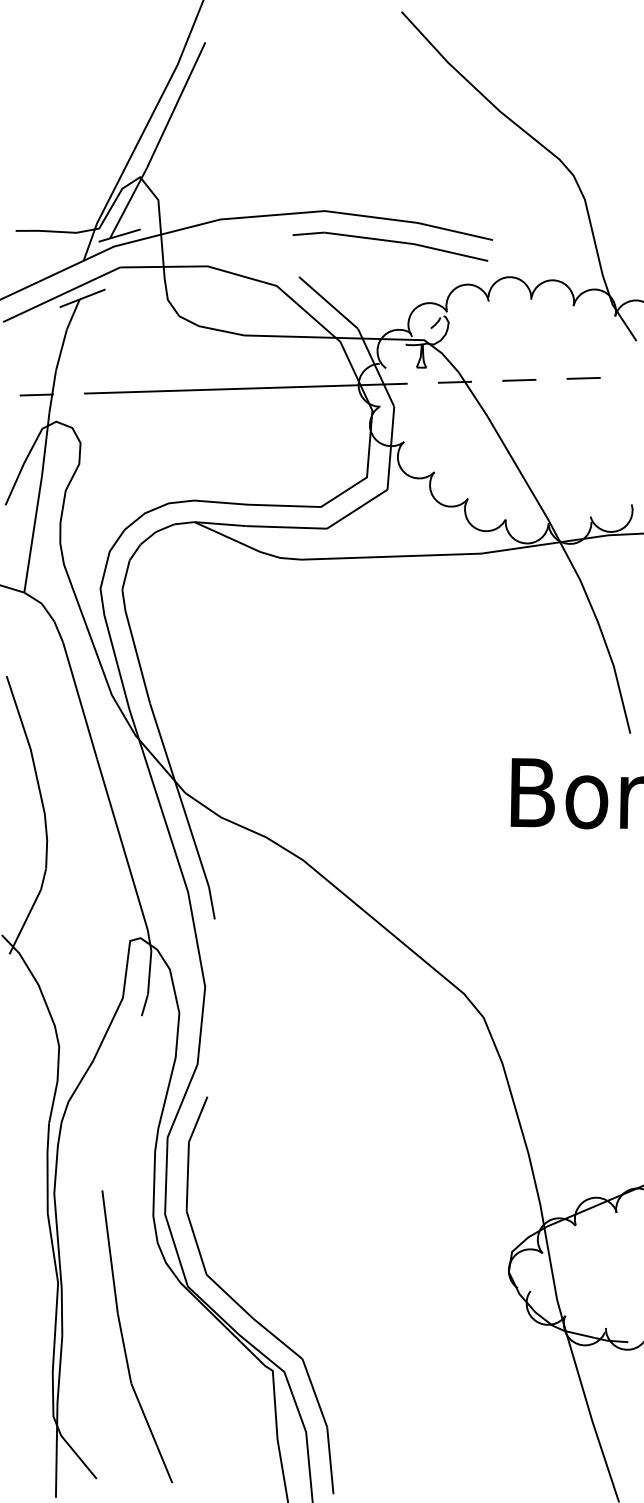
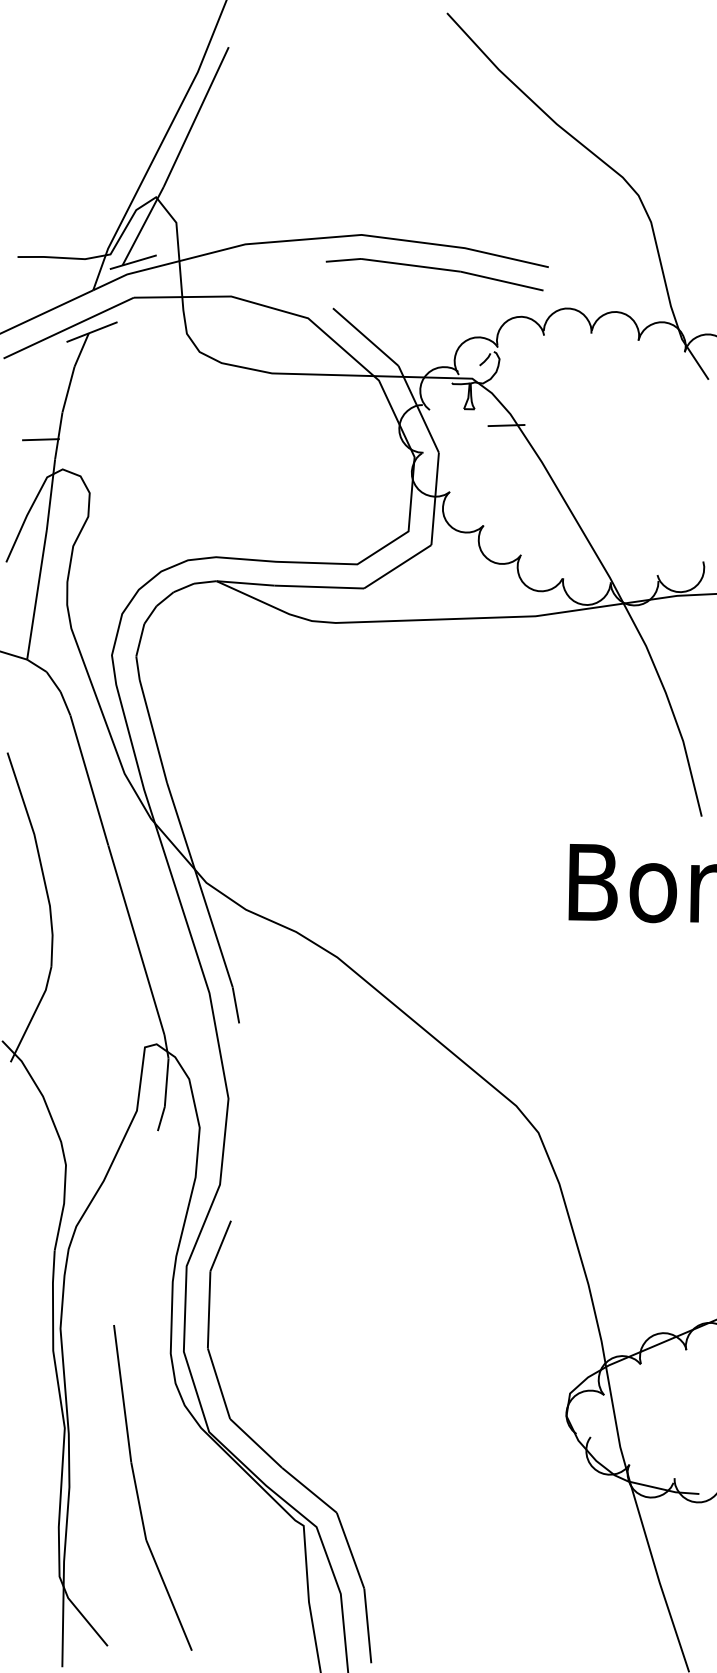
line: (583, 377) -> (649, 420), removed
line: (519, 379) -> (578, 422), removed
line: (245, 388) -> (273, 432), removed

